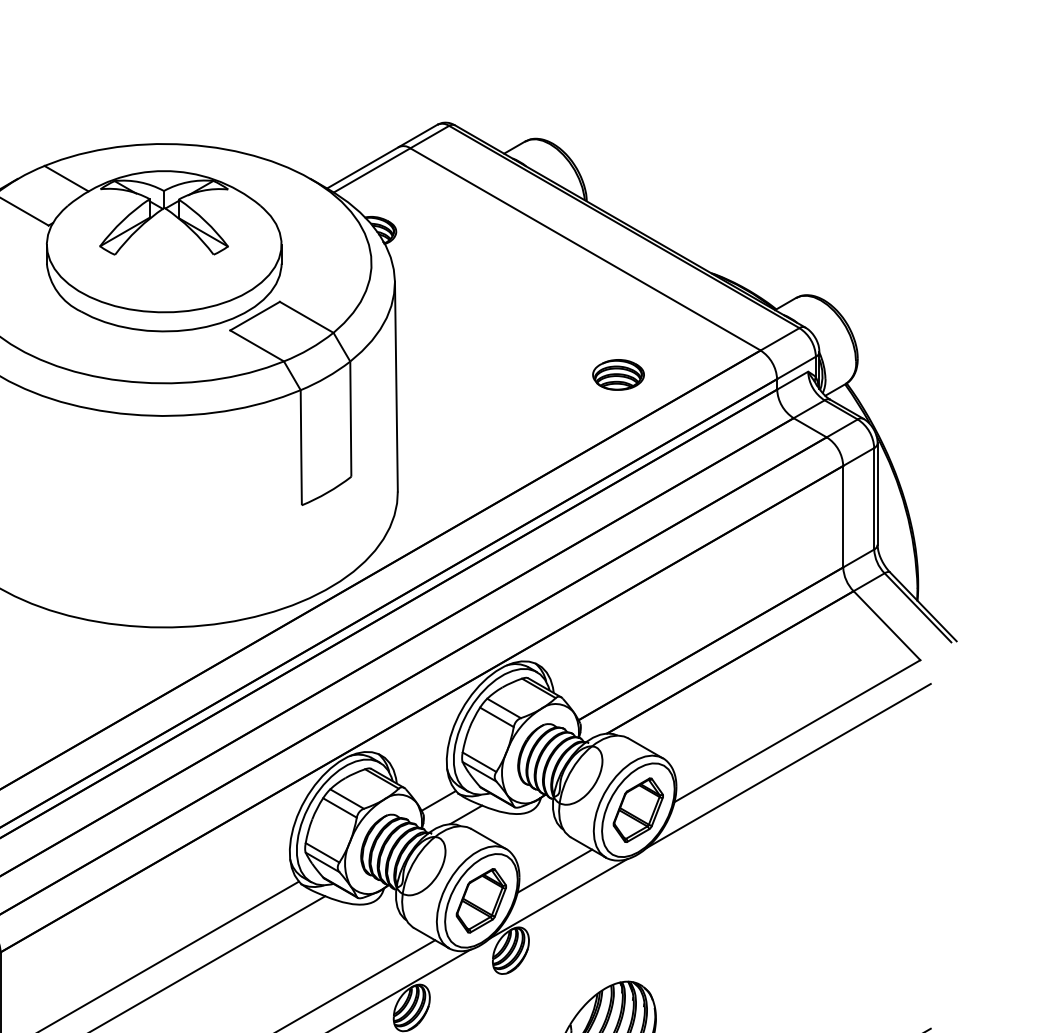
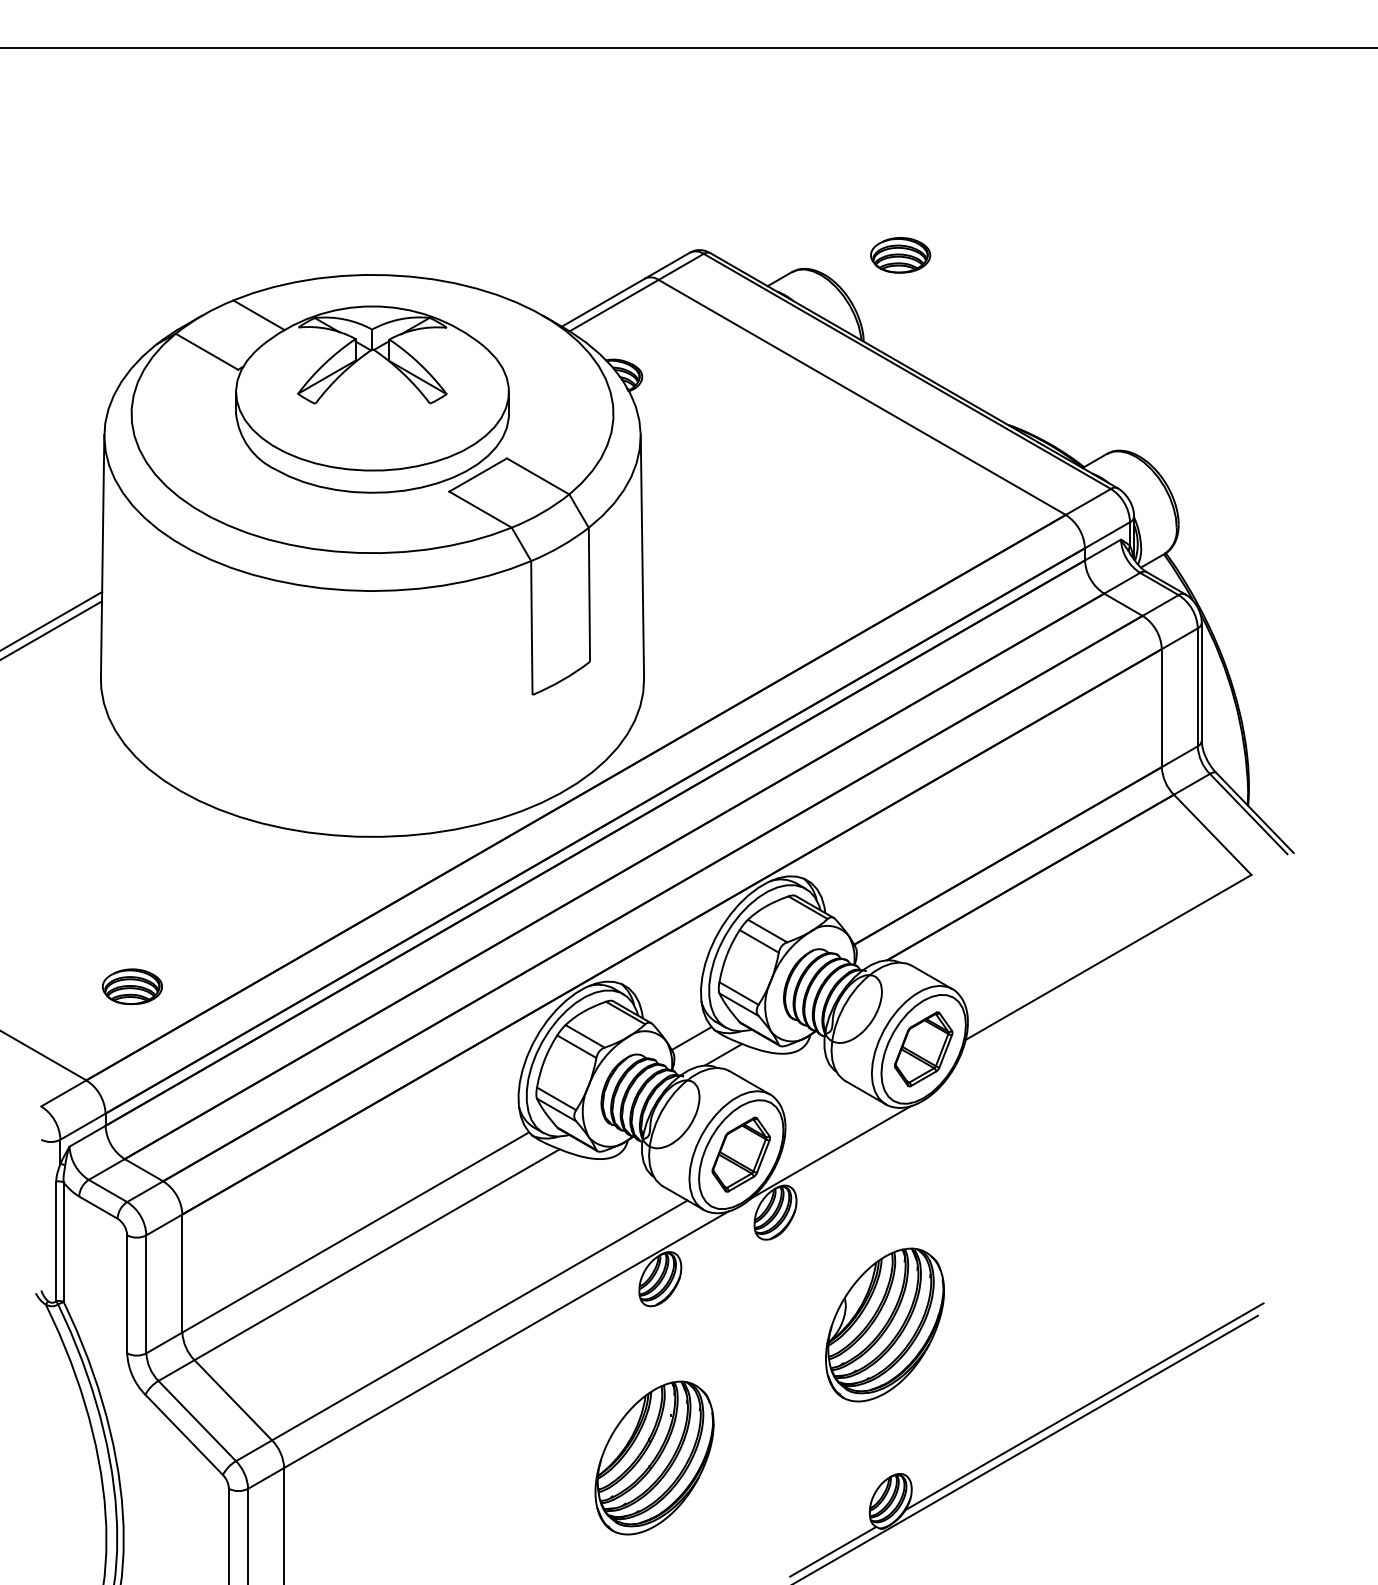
part: (618, 375) -> (900, 255), moved
line: (788, 765) -> (1098, 997), removed
line: (554, 871) -> (826, 1120), removed

